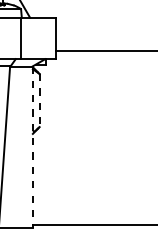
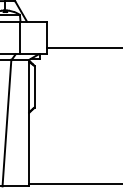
line: (39, 101) -> (34, 87), dashed -> solid
line: (32, 146) -> (28, 122), dashed -> solid

